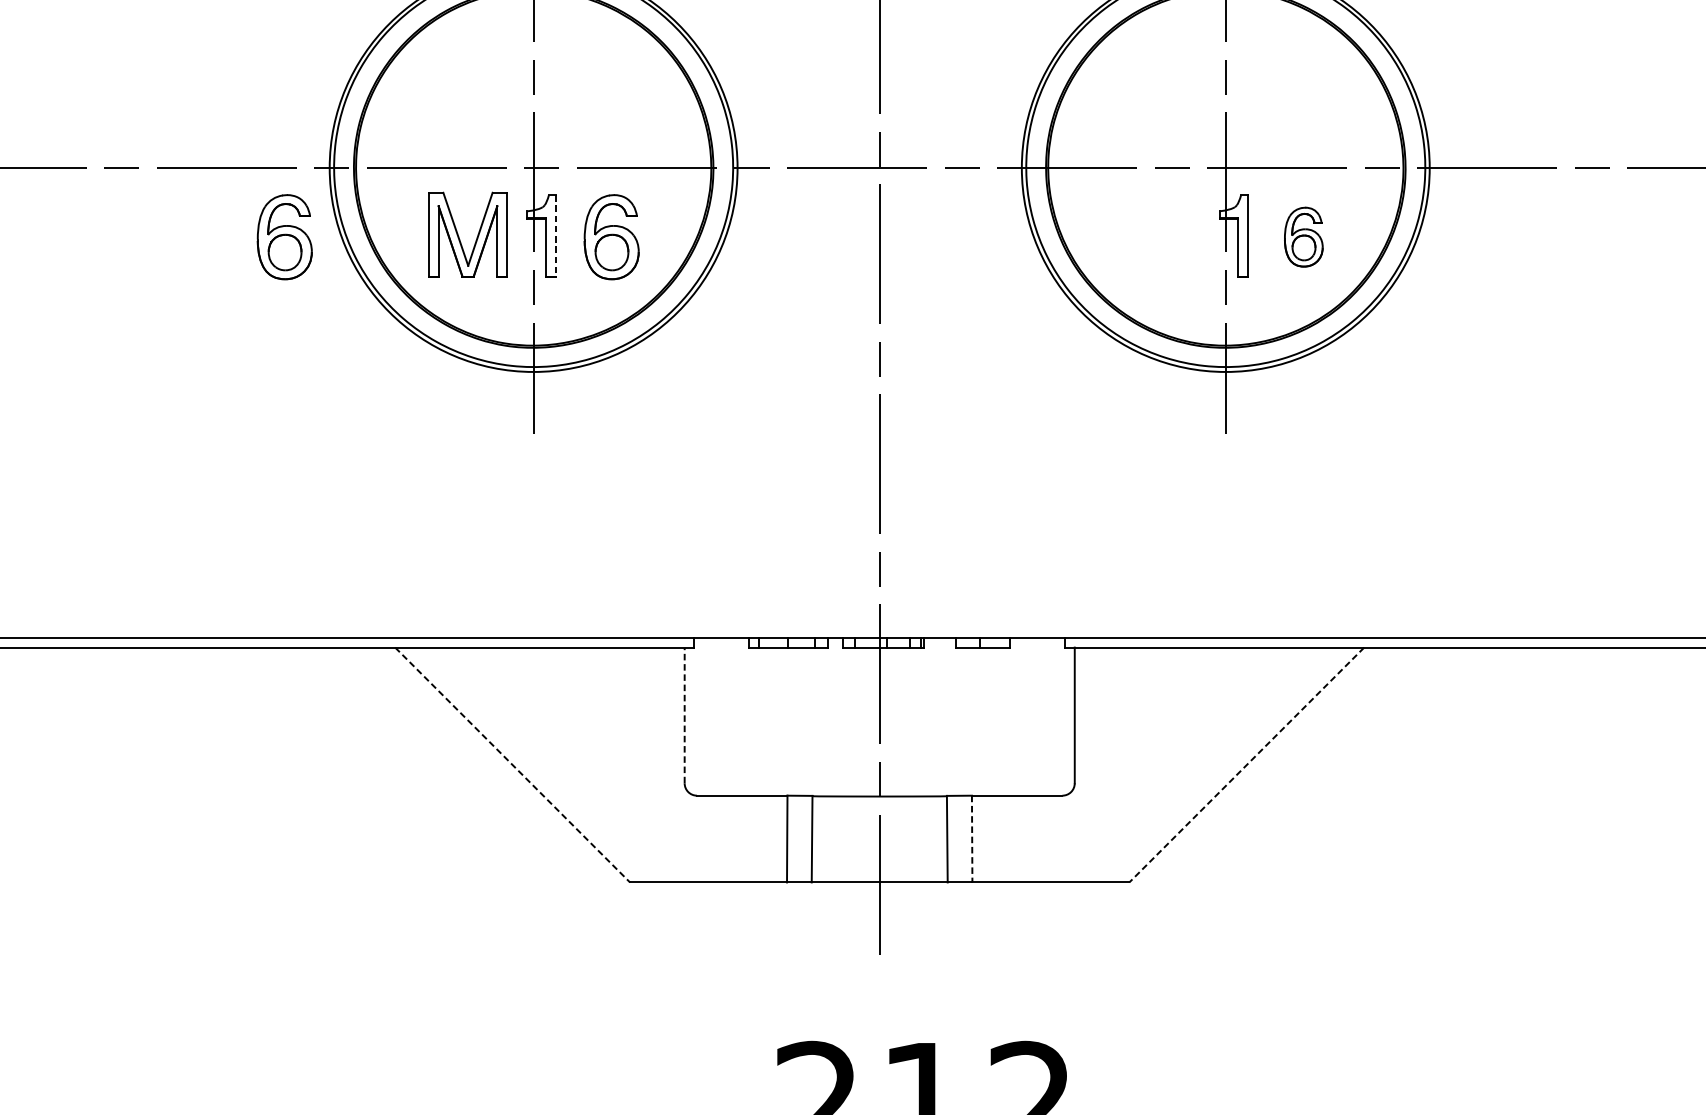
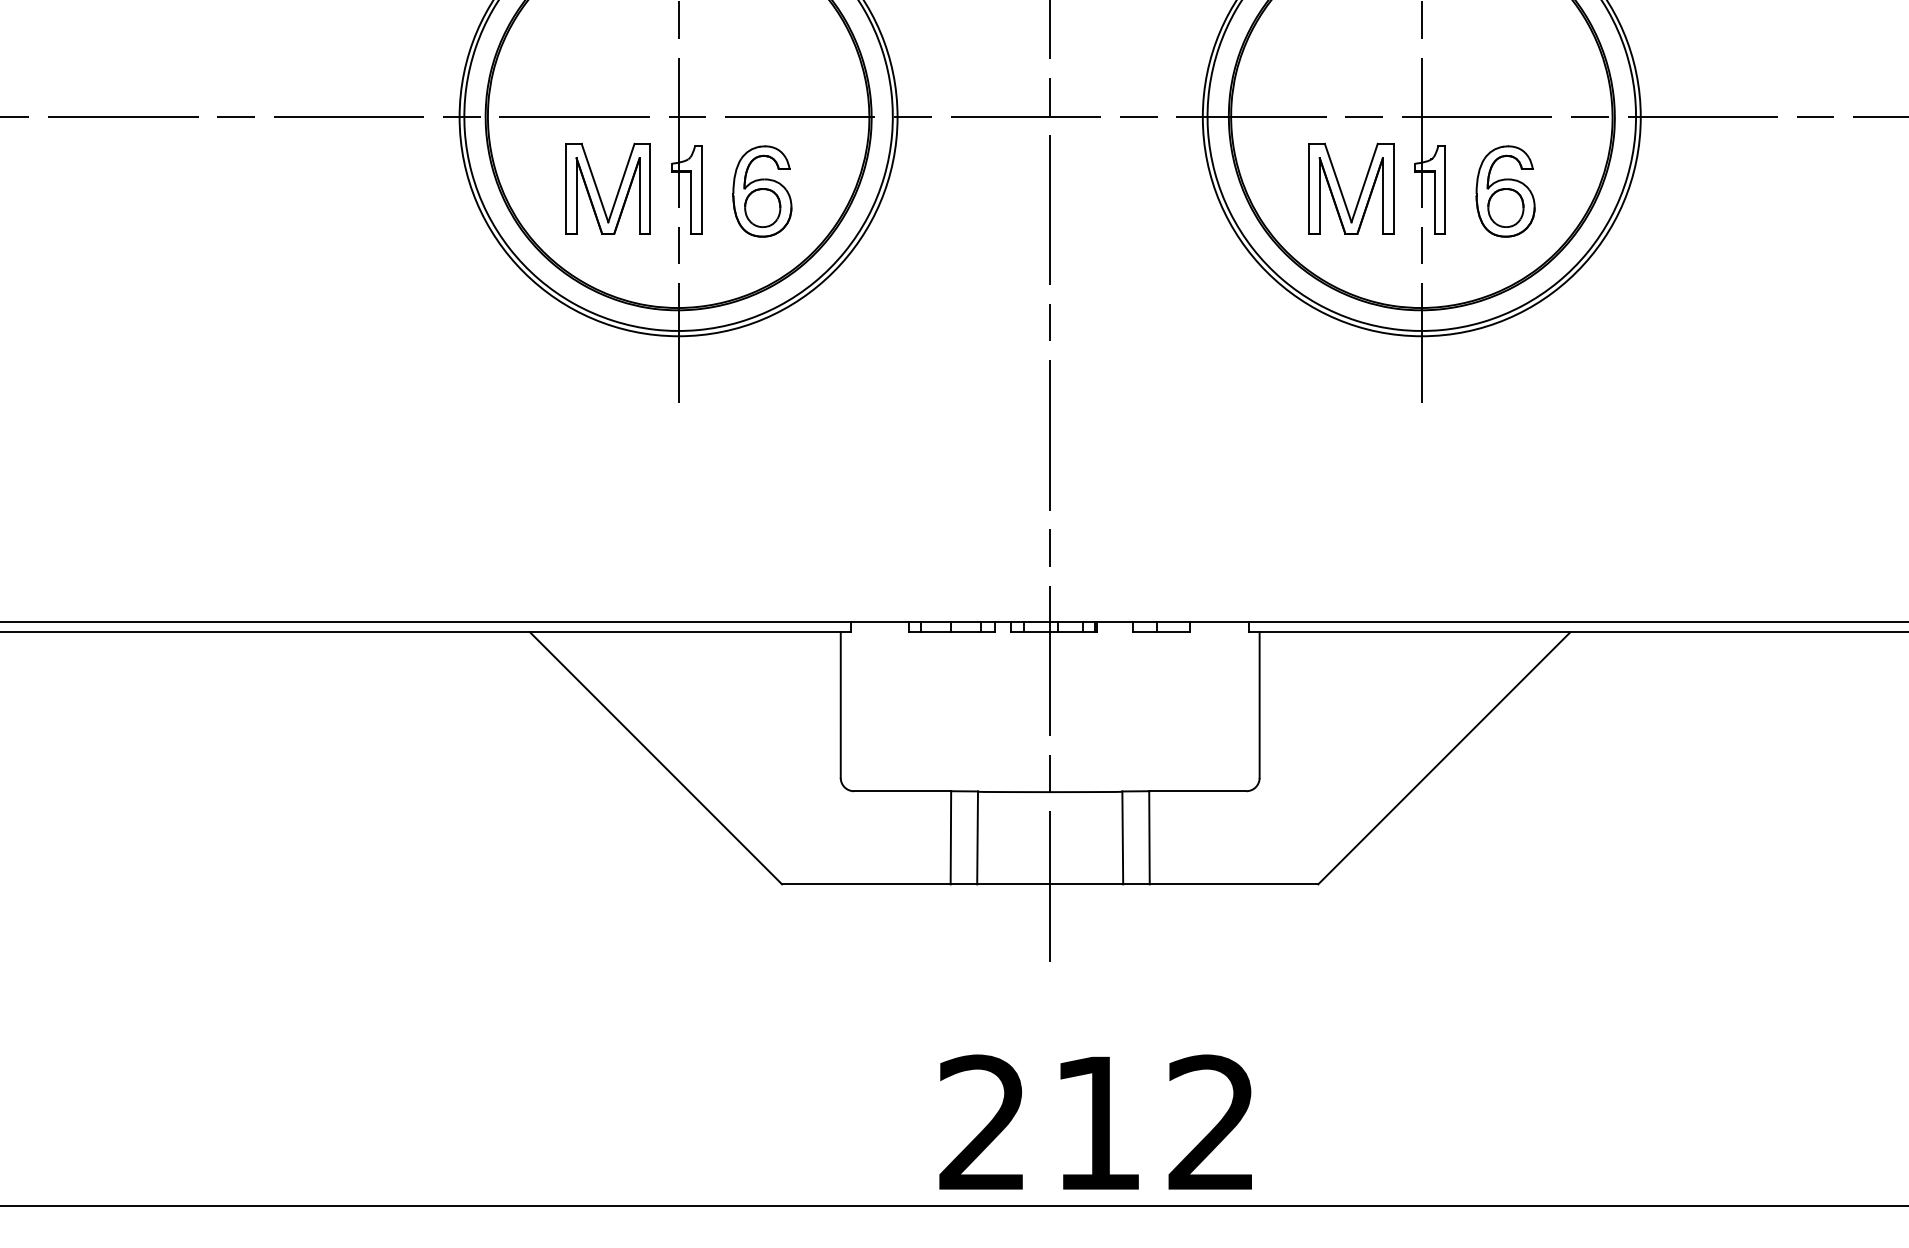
line: (555, 236) -> (702, 190), dashed -> solid
part: (284, 237) -> (411, 191), removed
part: (1168, 237) -> (1360, 191), added
part: (1303, 237) -> (1505, 191), size x1.43
line: (684, 715) -> (840, 705), dashed -> solid
line: (513, 765) -> (656, 758), dashed -> solid
line: (1246, 765) -> (1444, 758), dashed -> solid
line: (972, 838) -> (1149, 837), dashed -> solid

